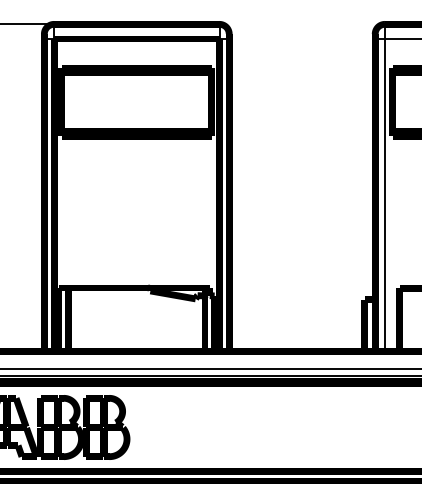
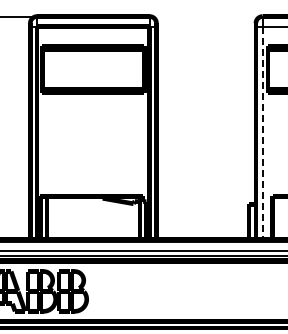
line: (384, 195) -> (262, 133), solid -> dashed

